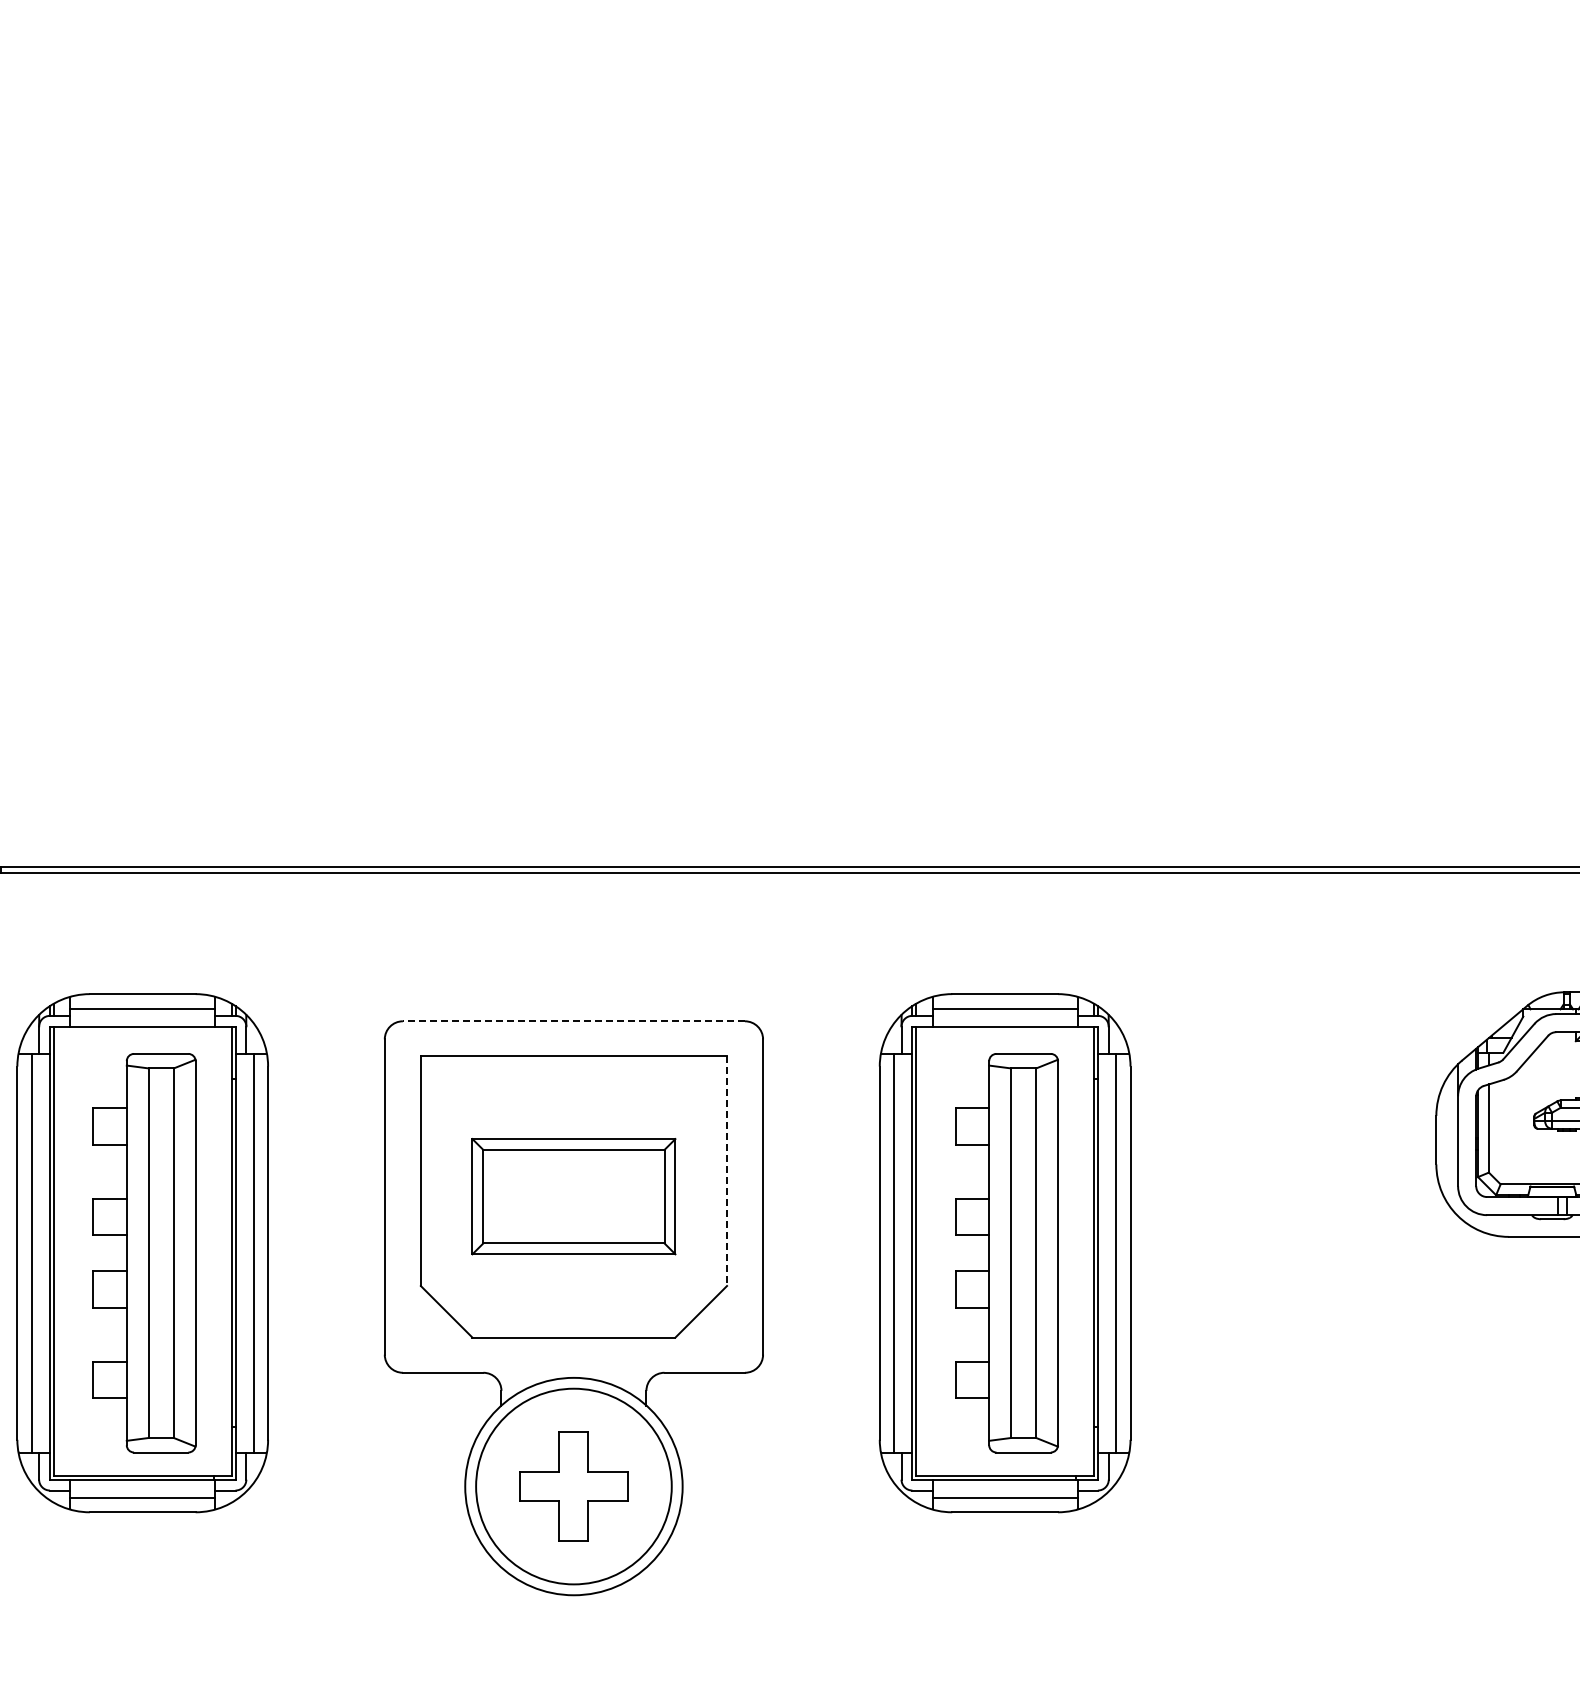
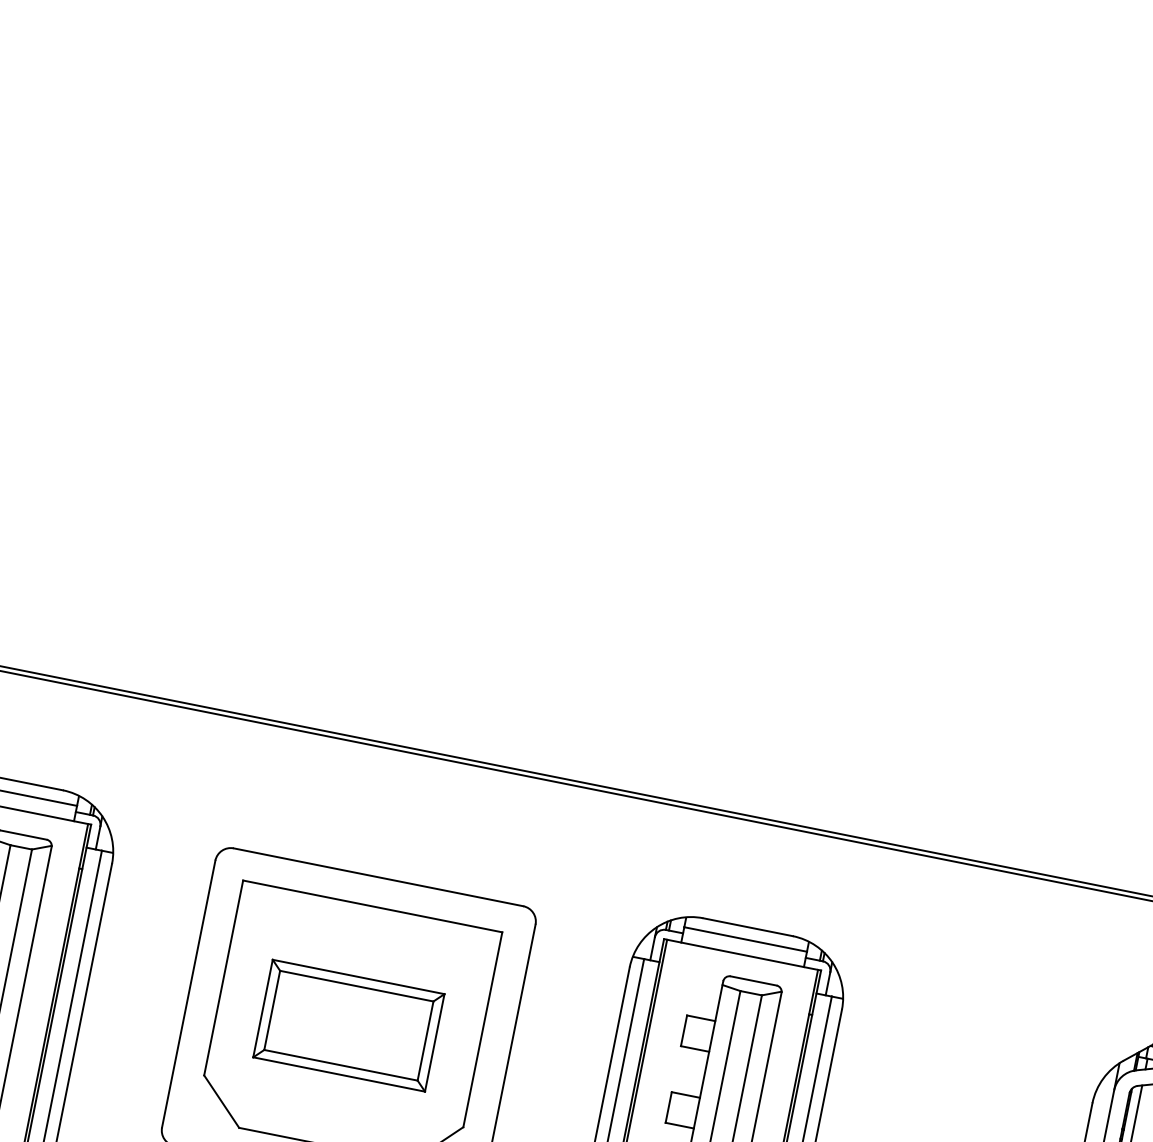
line: (573, 1021) -> (378, 877), dashed -> solid
line: (727, 1171) -> (483, 1030), dashed -> solid

